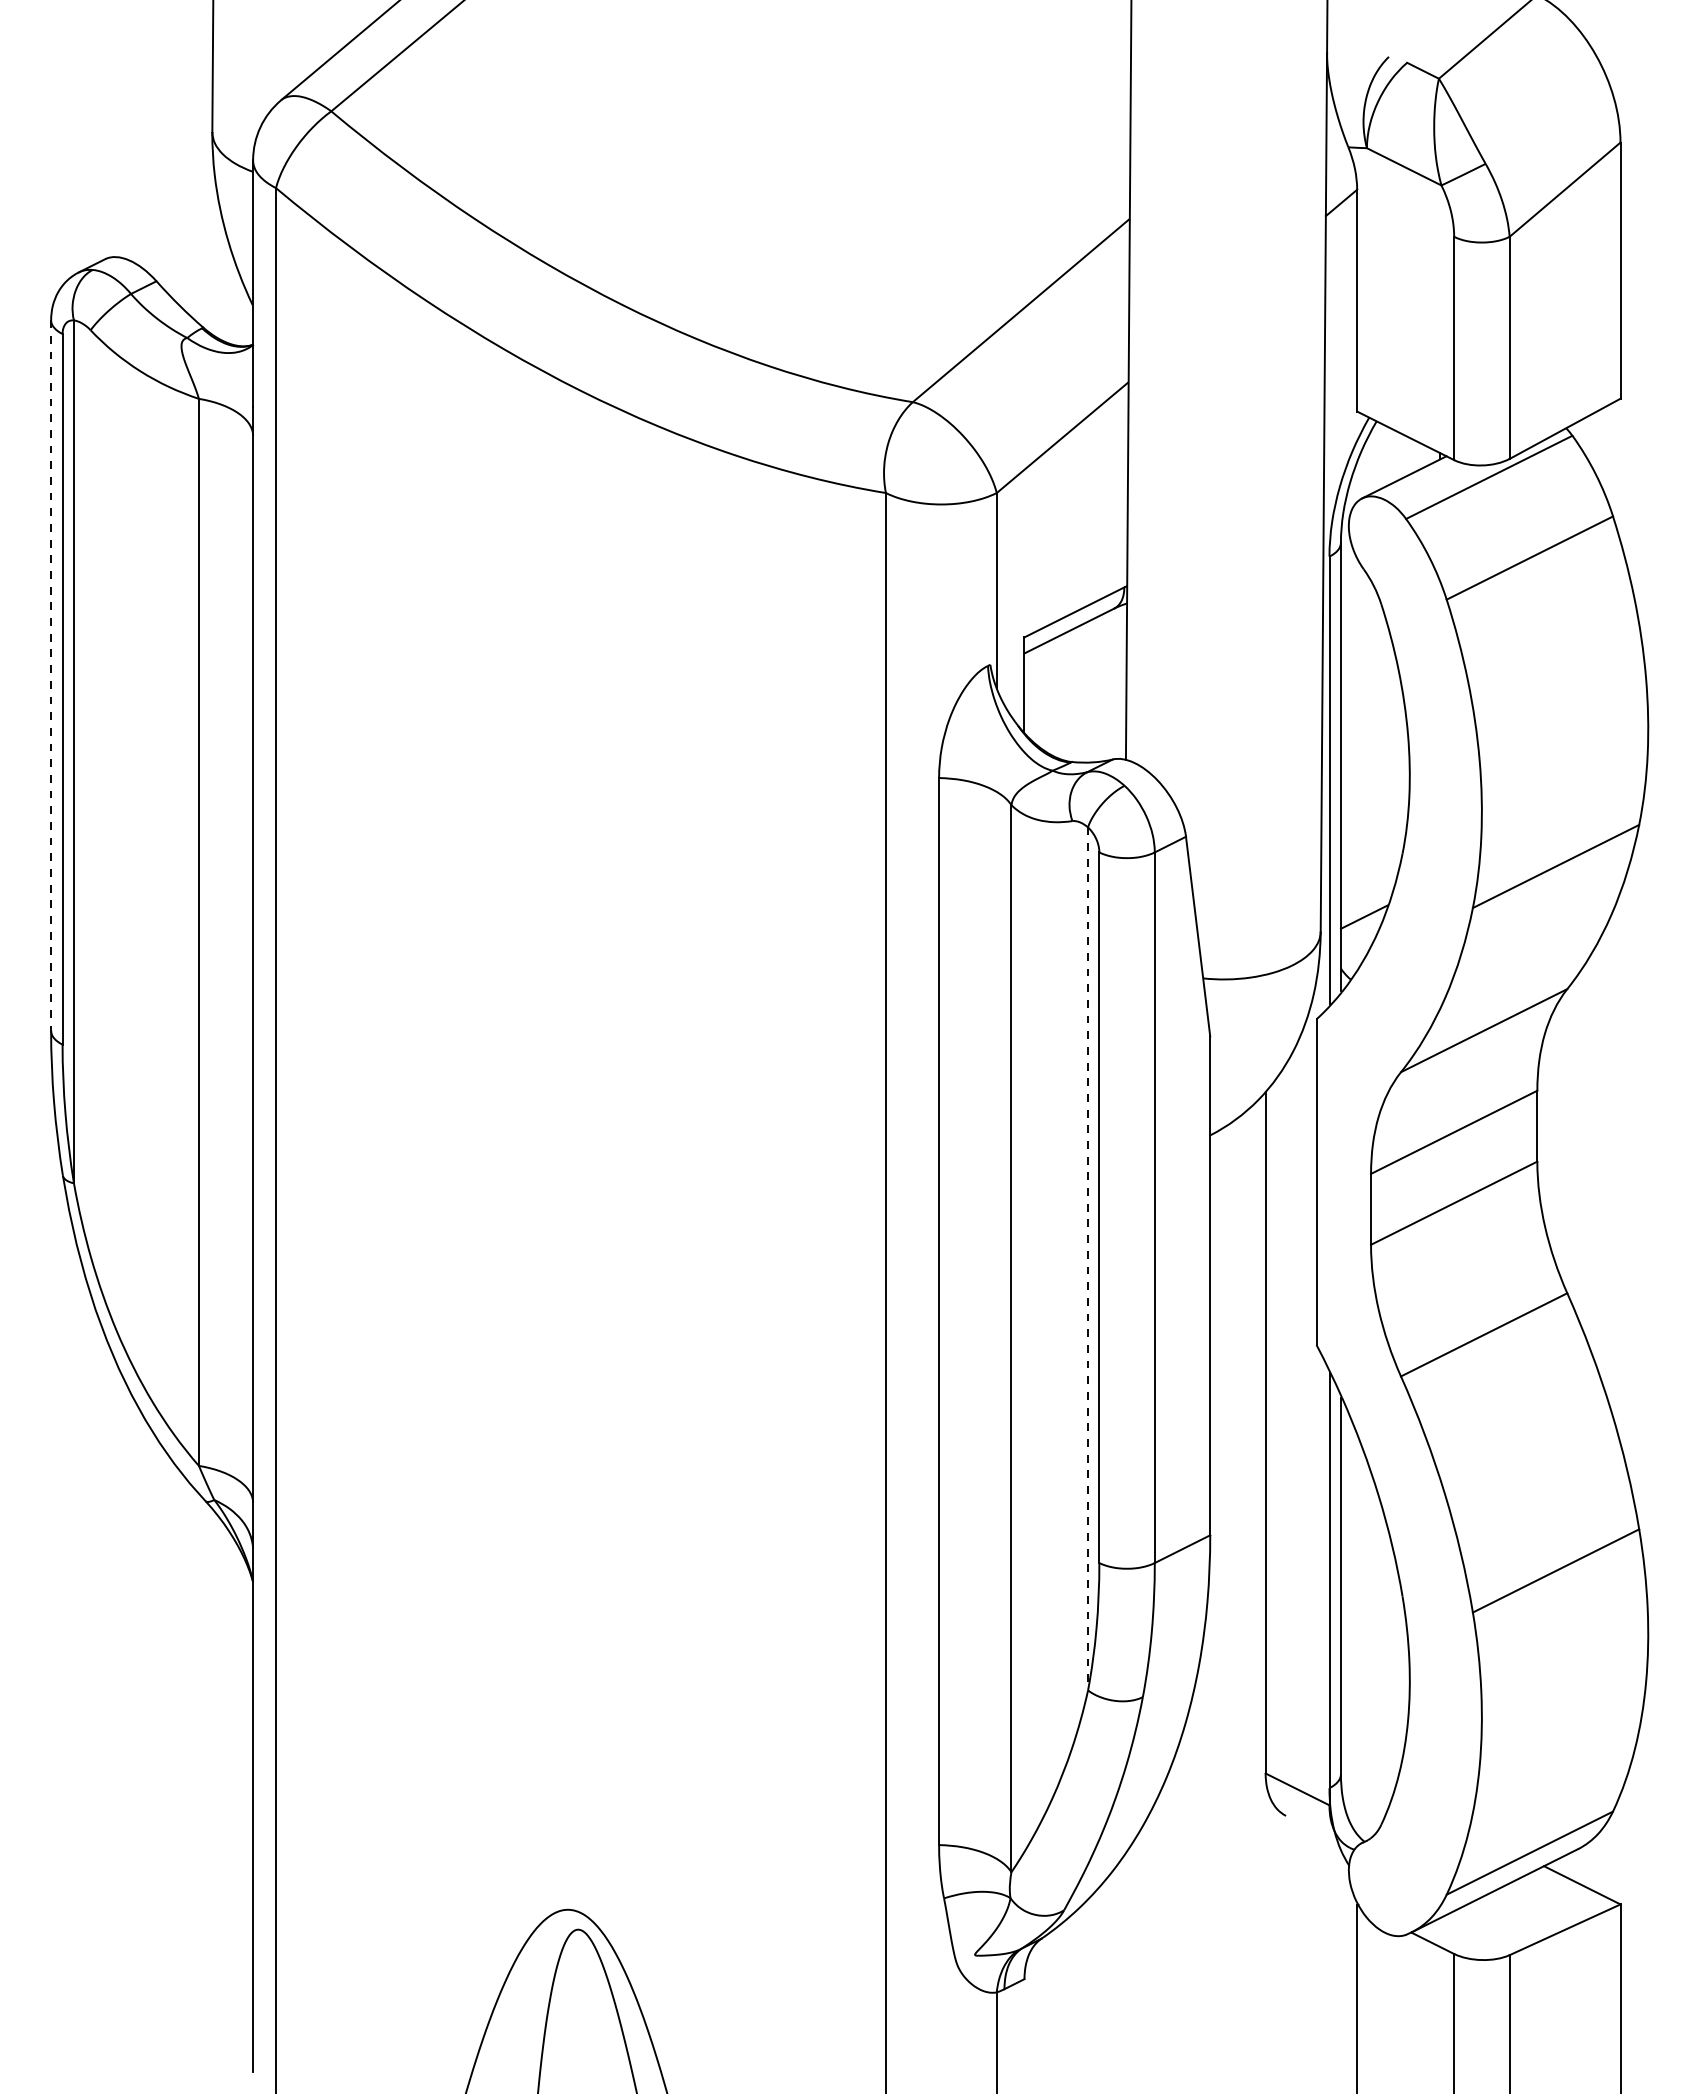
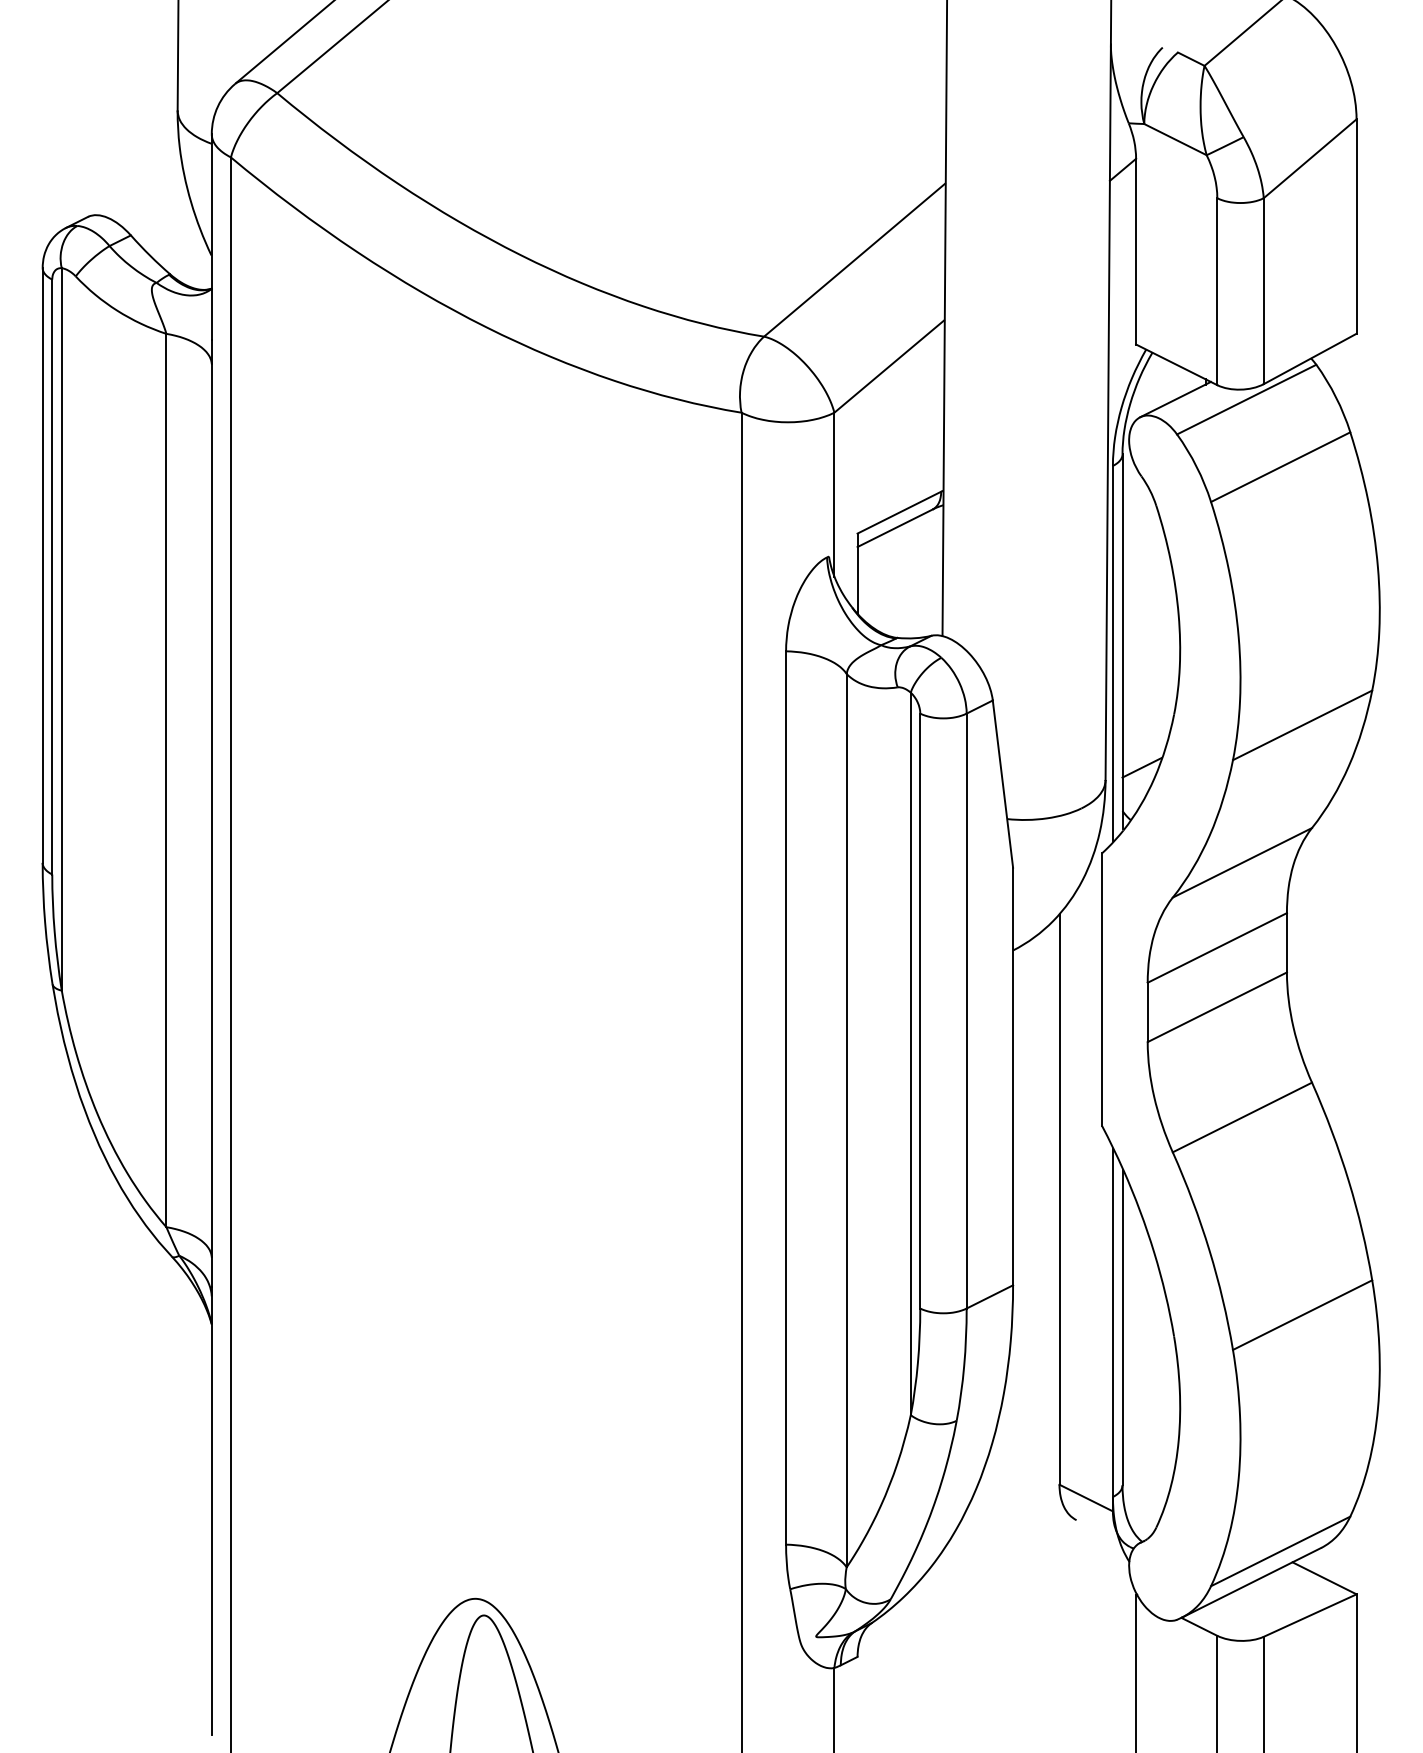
line: (51, 675) -> (42, 565), dashed -> solid
line: (1088, 1259) -> (911, 1054), dashed -> solid

